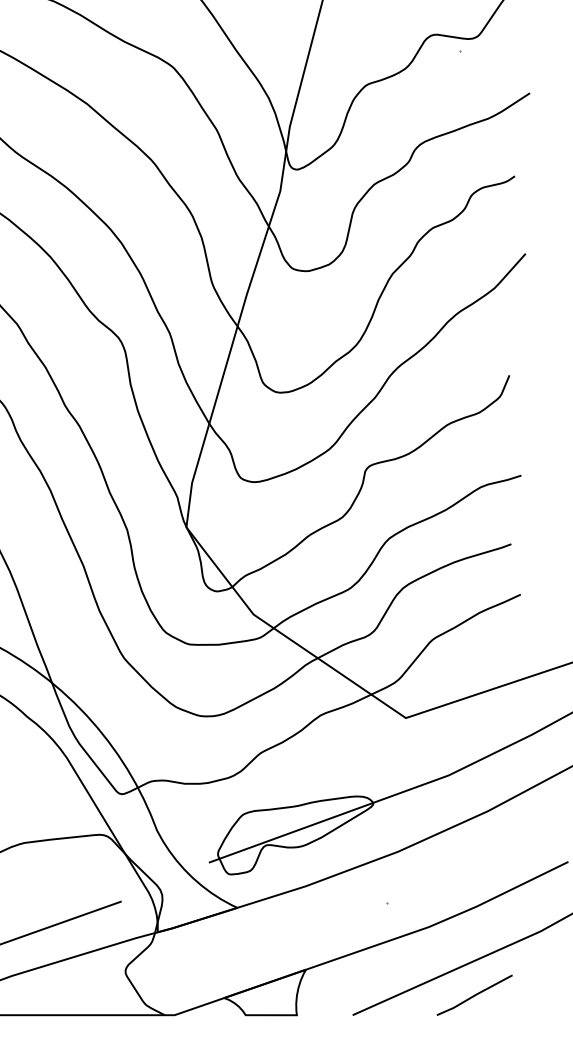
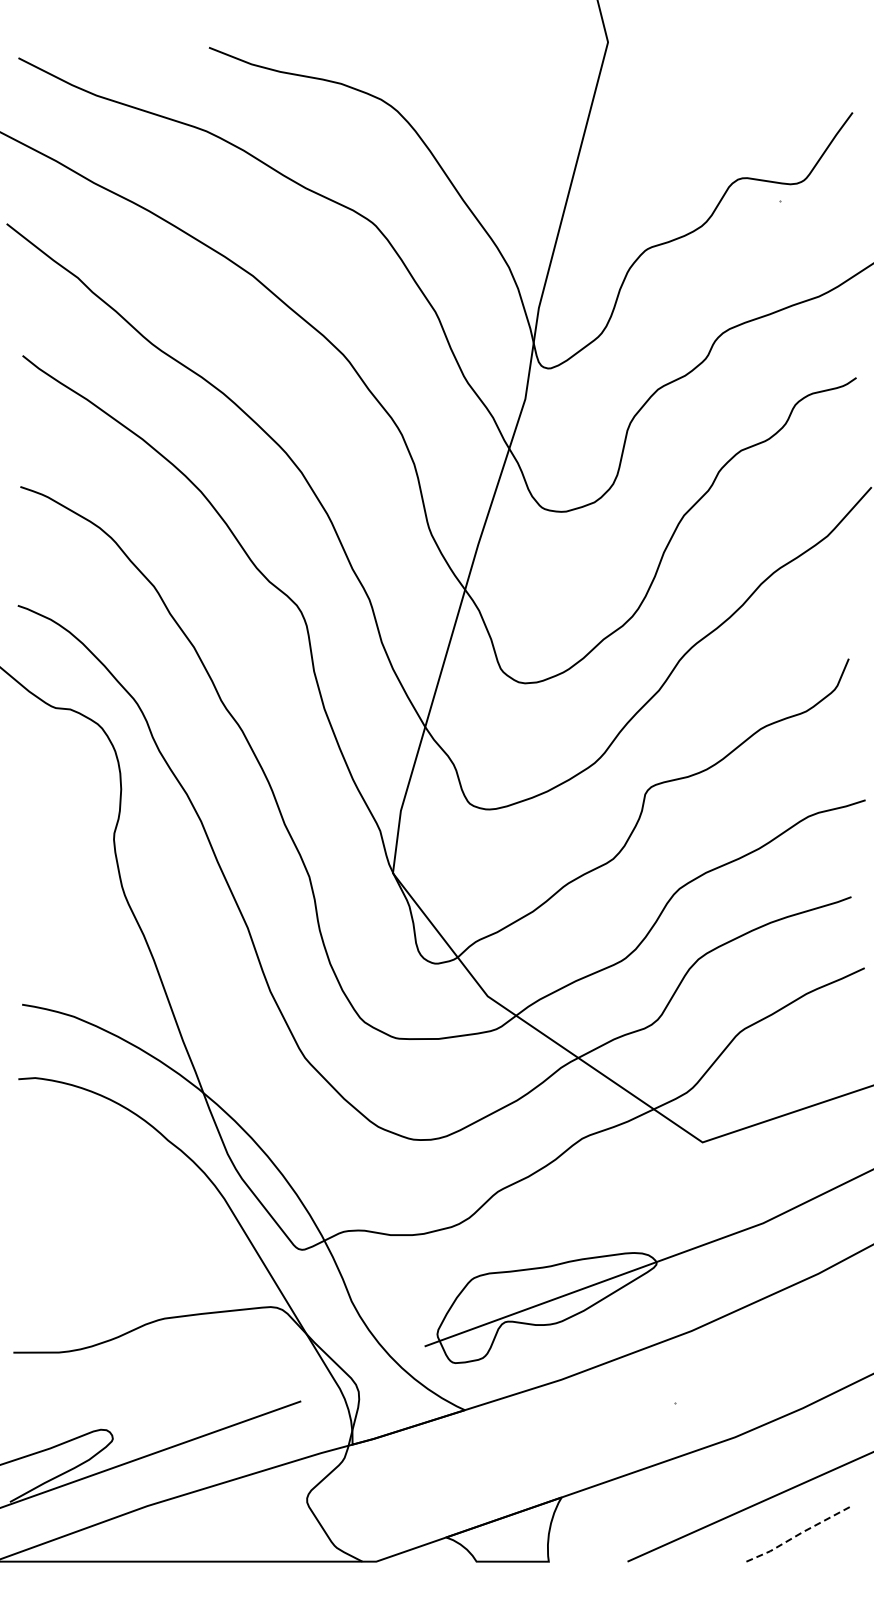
line: (475, 995) -> (800, 1533), solid -> dashed

